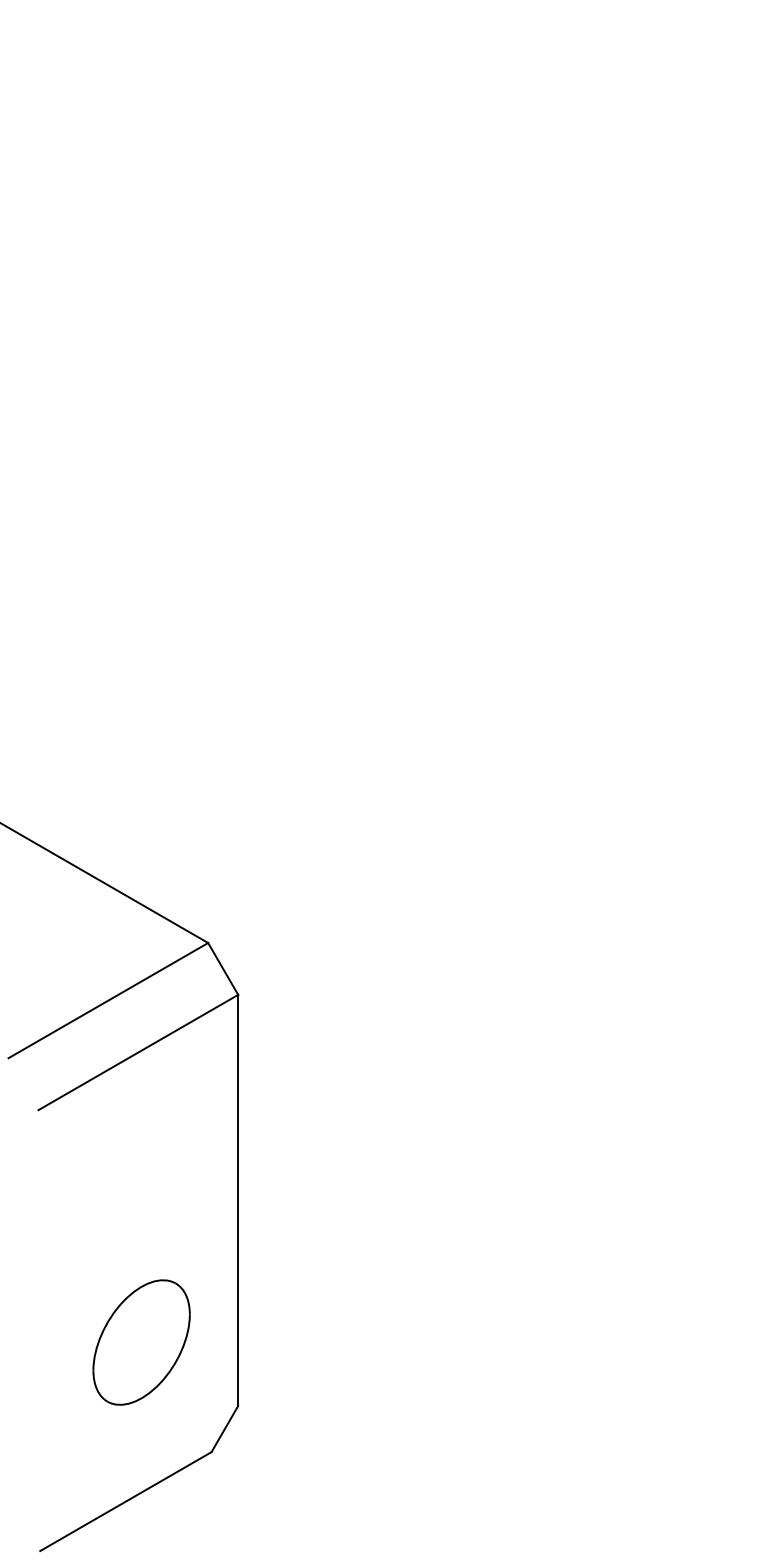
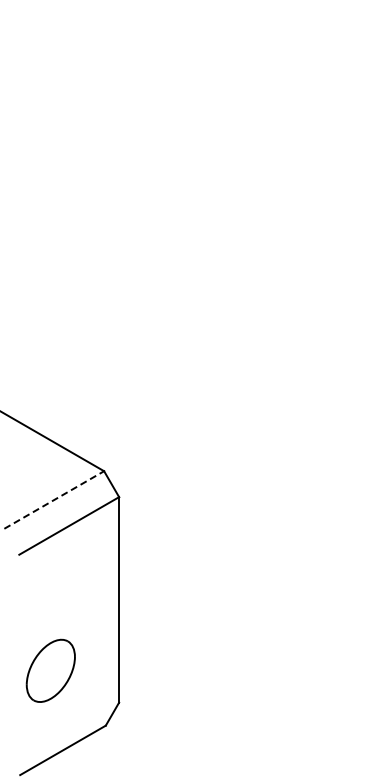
line: (108, 1001) -> (54, 500), solid -> dashed
part: (140, 1341) -> (50, 670), moved

